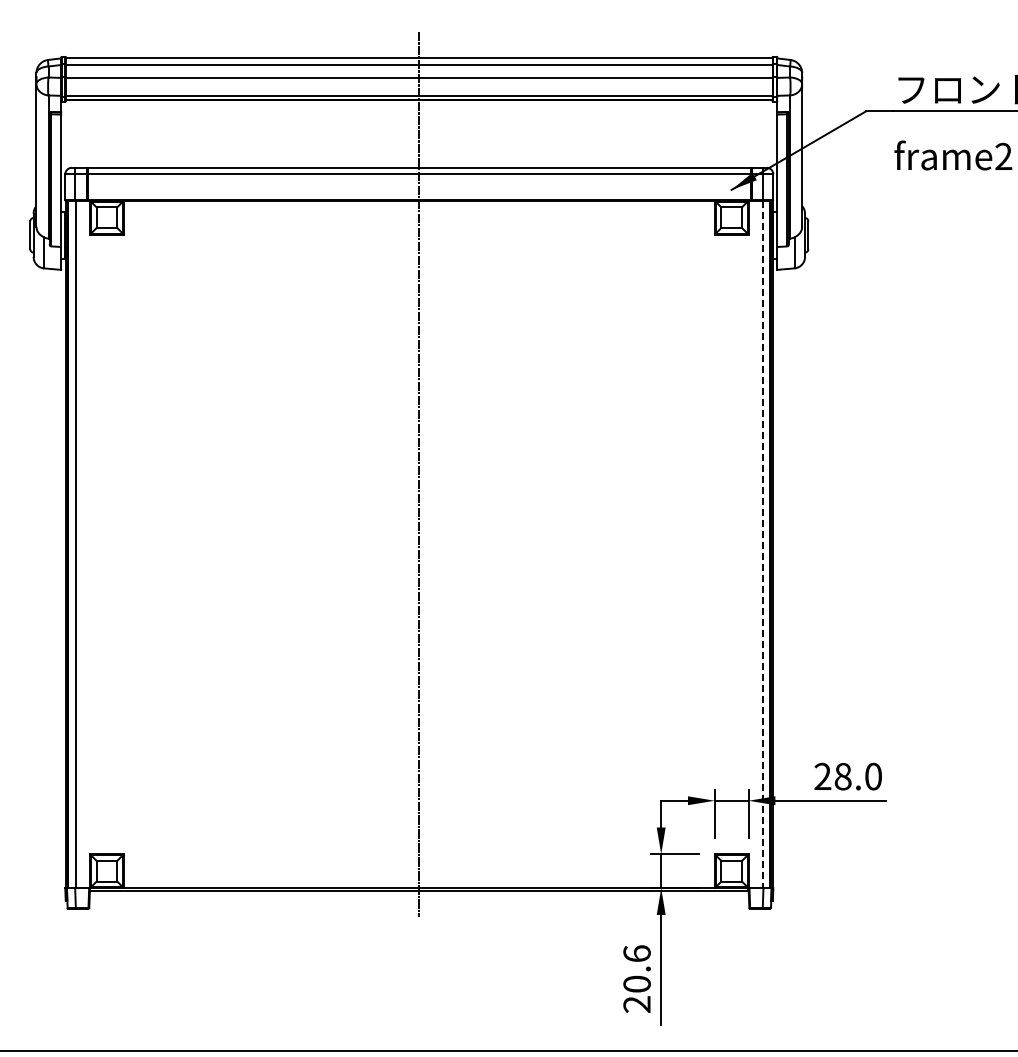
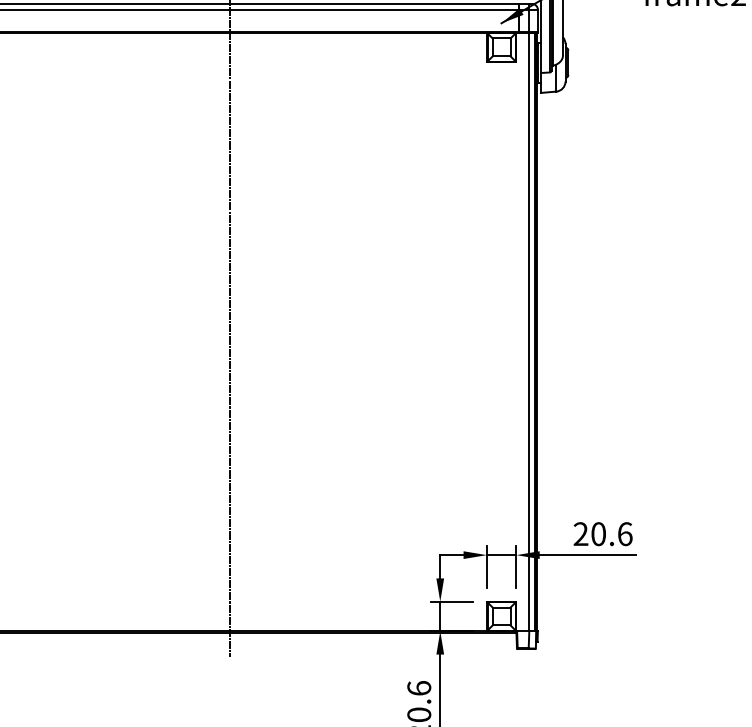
line: (763, 544) -> (529, 332), dashed -> solid
text: (858, 776) -> (612, 534), 28.0 -> 20.6

